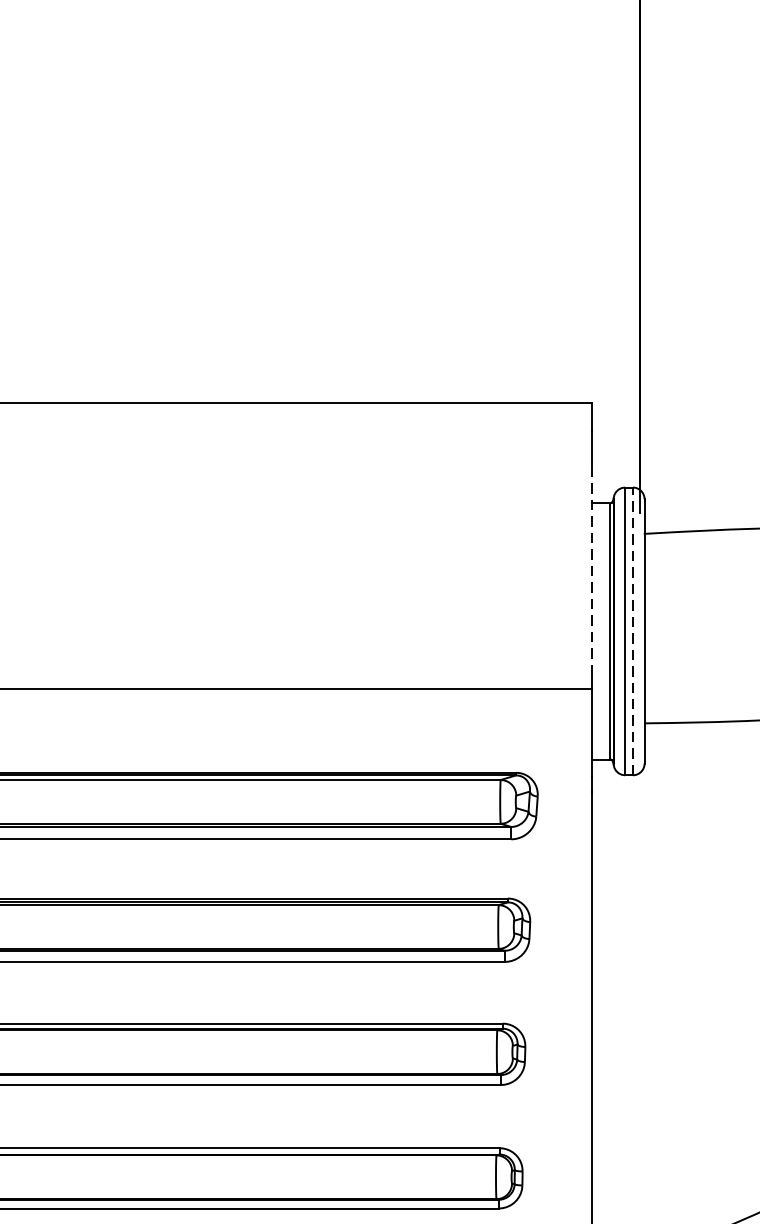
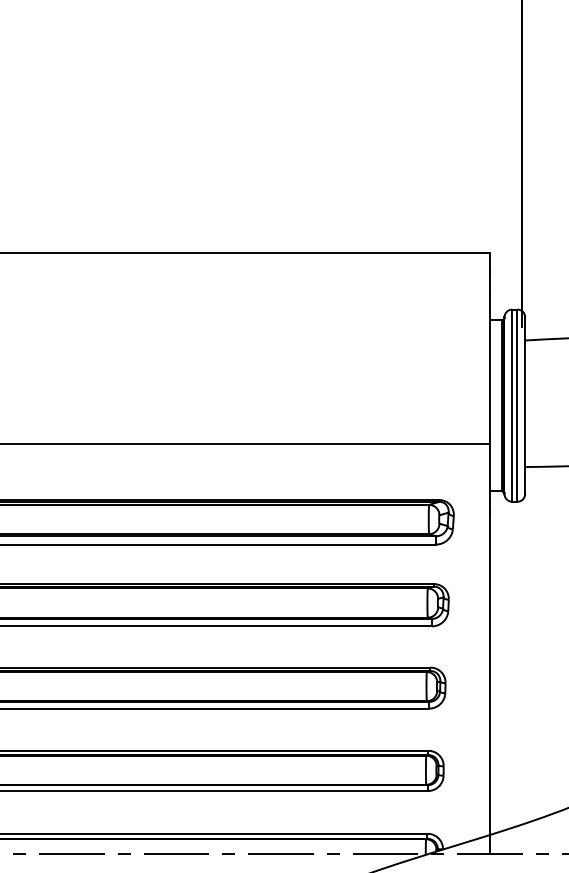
line: (591, 571) -> (489, 365), dashed -> solid
line: (633, 631) -> (517, 405), dashed -> solid

